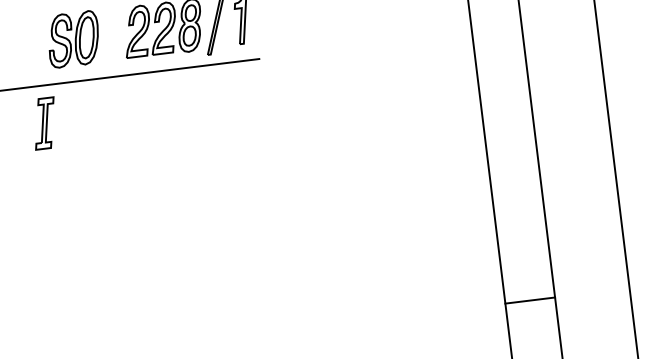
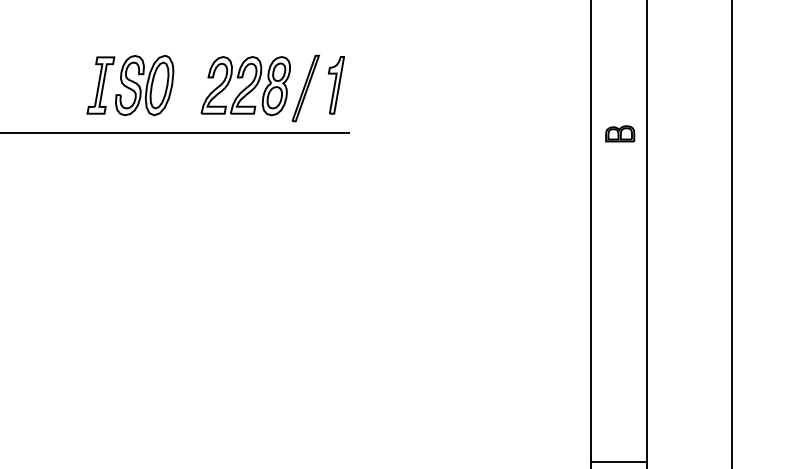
part: (498, 30) -> (620, 133), added
part: (44, 123) -> (100, 85), moved
line: (529, 300) -> (618, 461), moved

